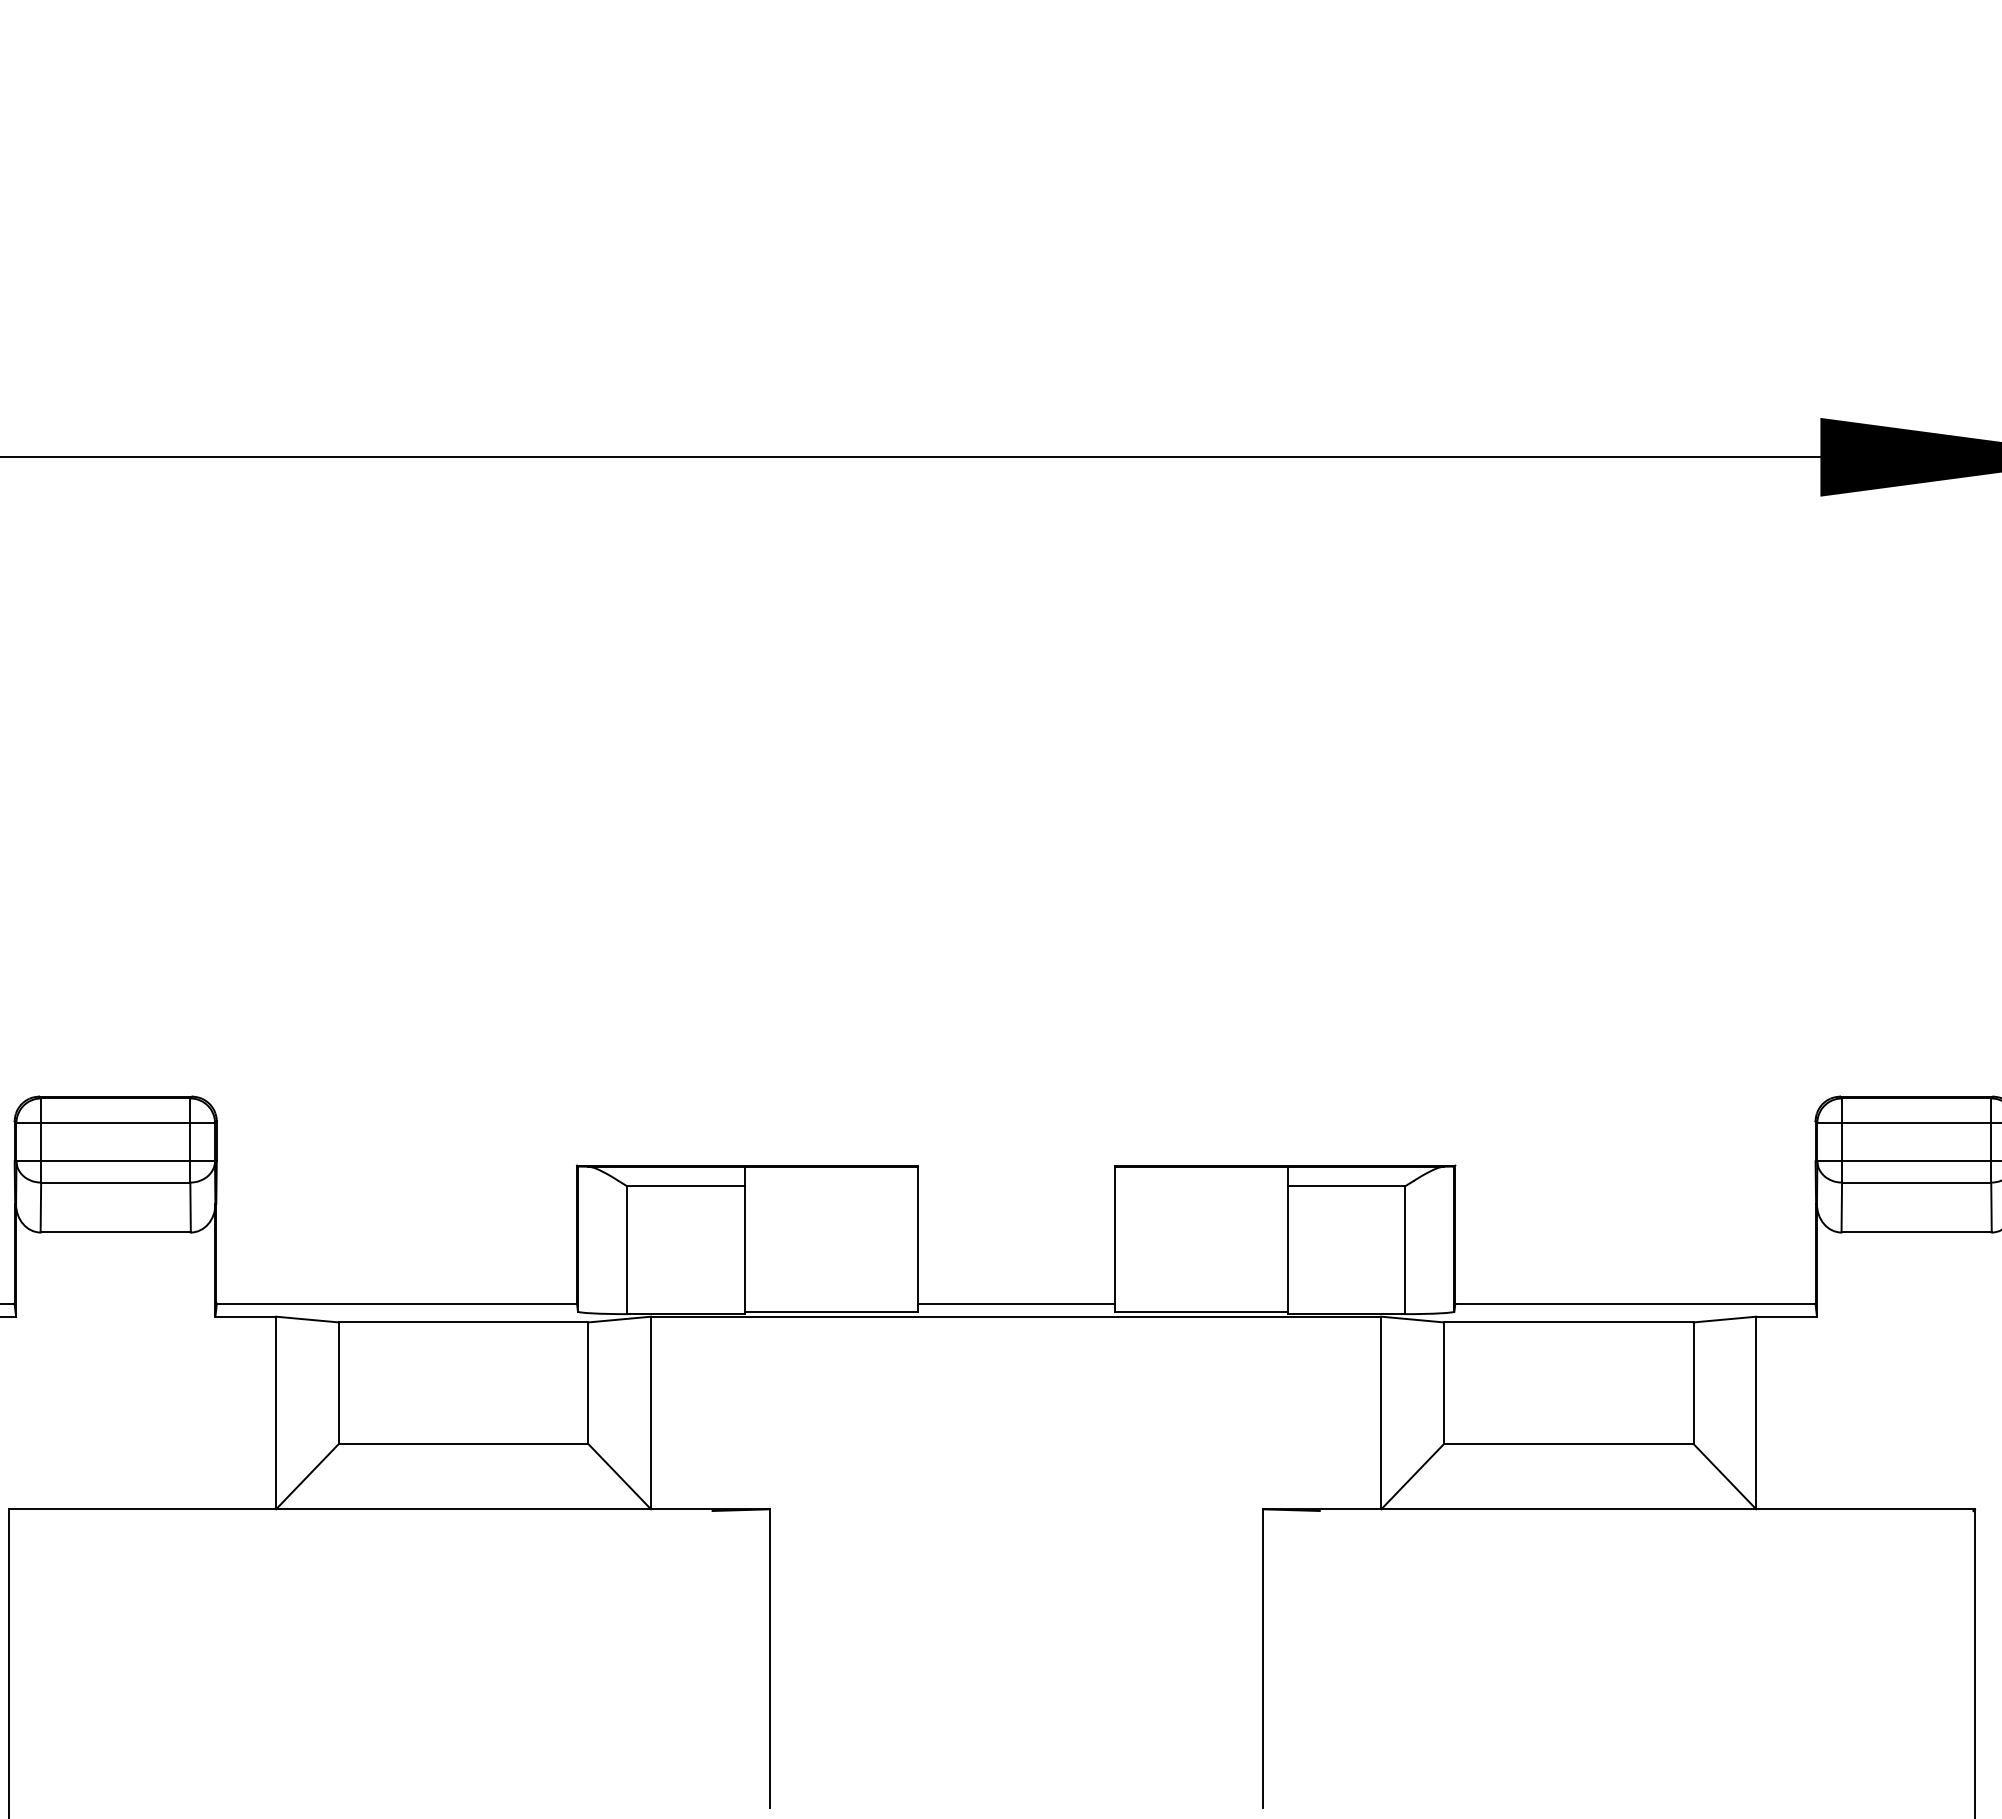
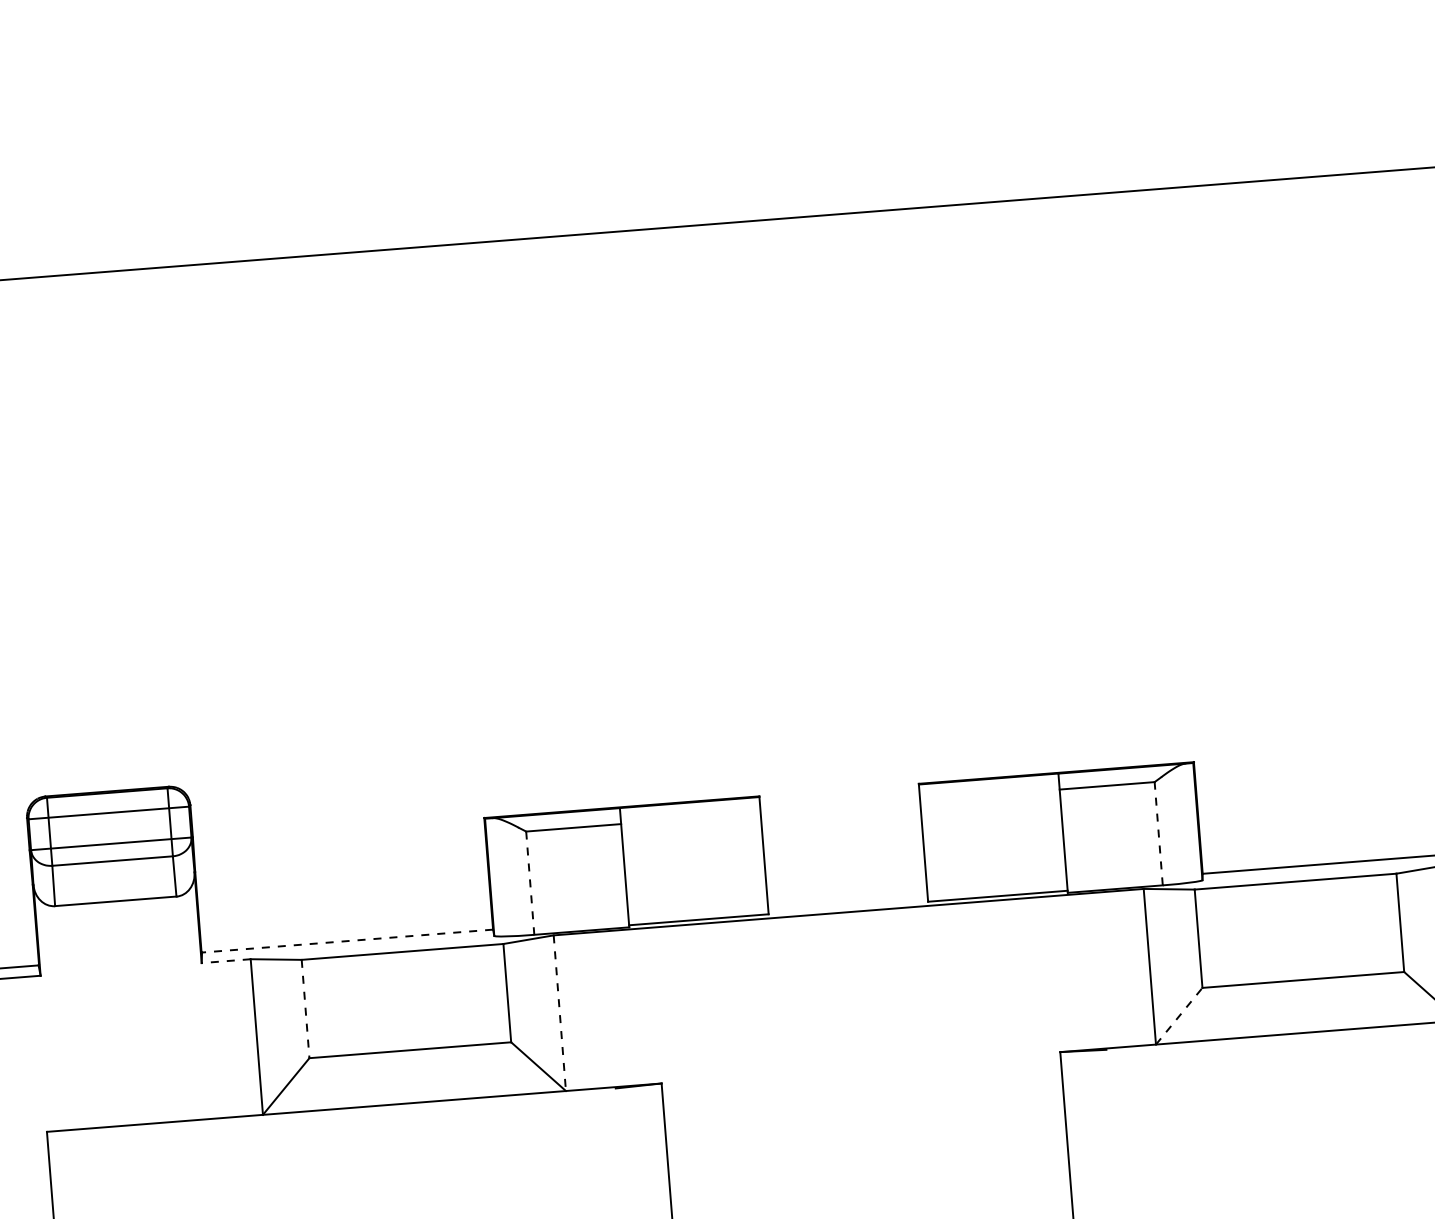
line: (627, 1250) -> (530, 883), solid -> dashed
line: (1405, 1250) -> (1159, 833), solid -> dashed
line: (396, 1303) -> (347, 940), solid -> dashed
line: (1015, 1303) -> (847, 901), removed
line: (245, 1316) -> (225, 961), solid -> dashed
line: (338, 1383) -> (305, 1009), solid -> dashed
line: (651, 1413) -> (560, 1013), solid -> dashed
line: (1412, 1476) -> (1179, 1016), solid -> dashed

